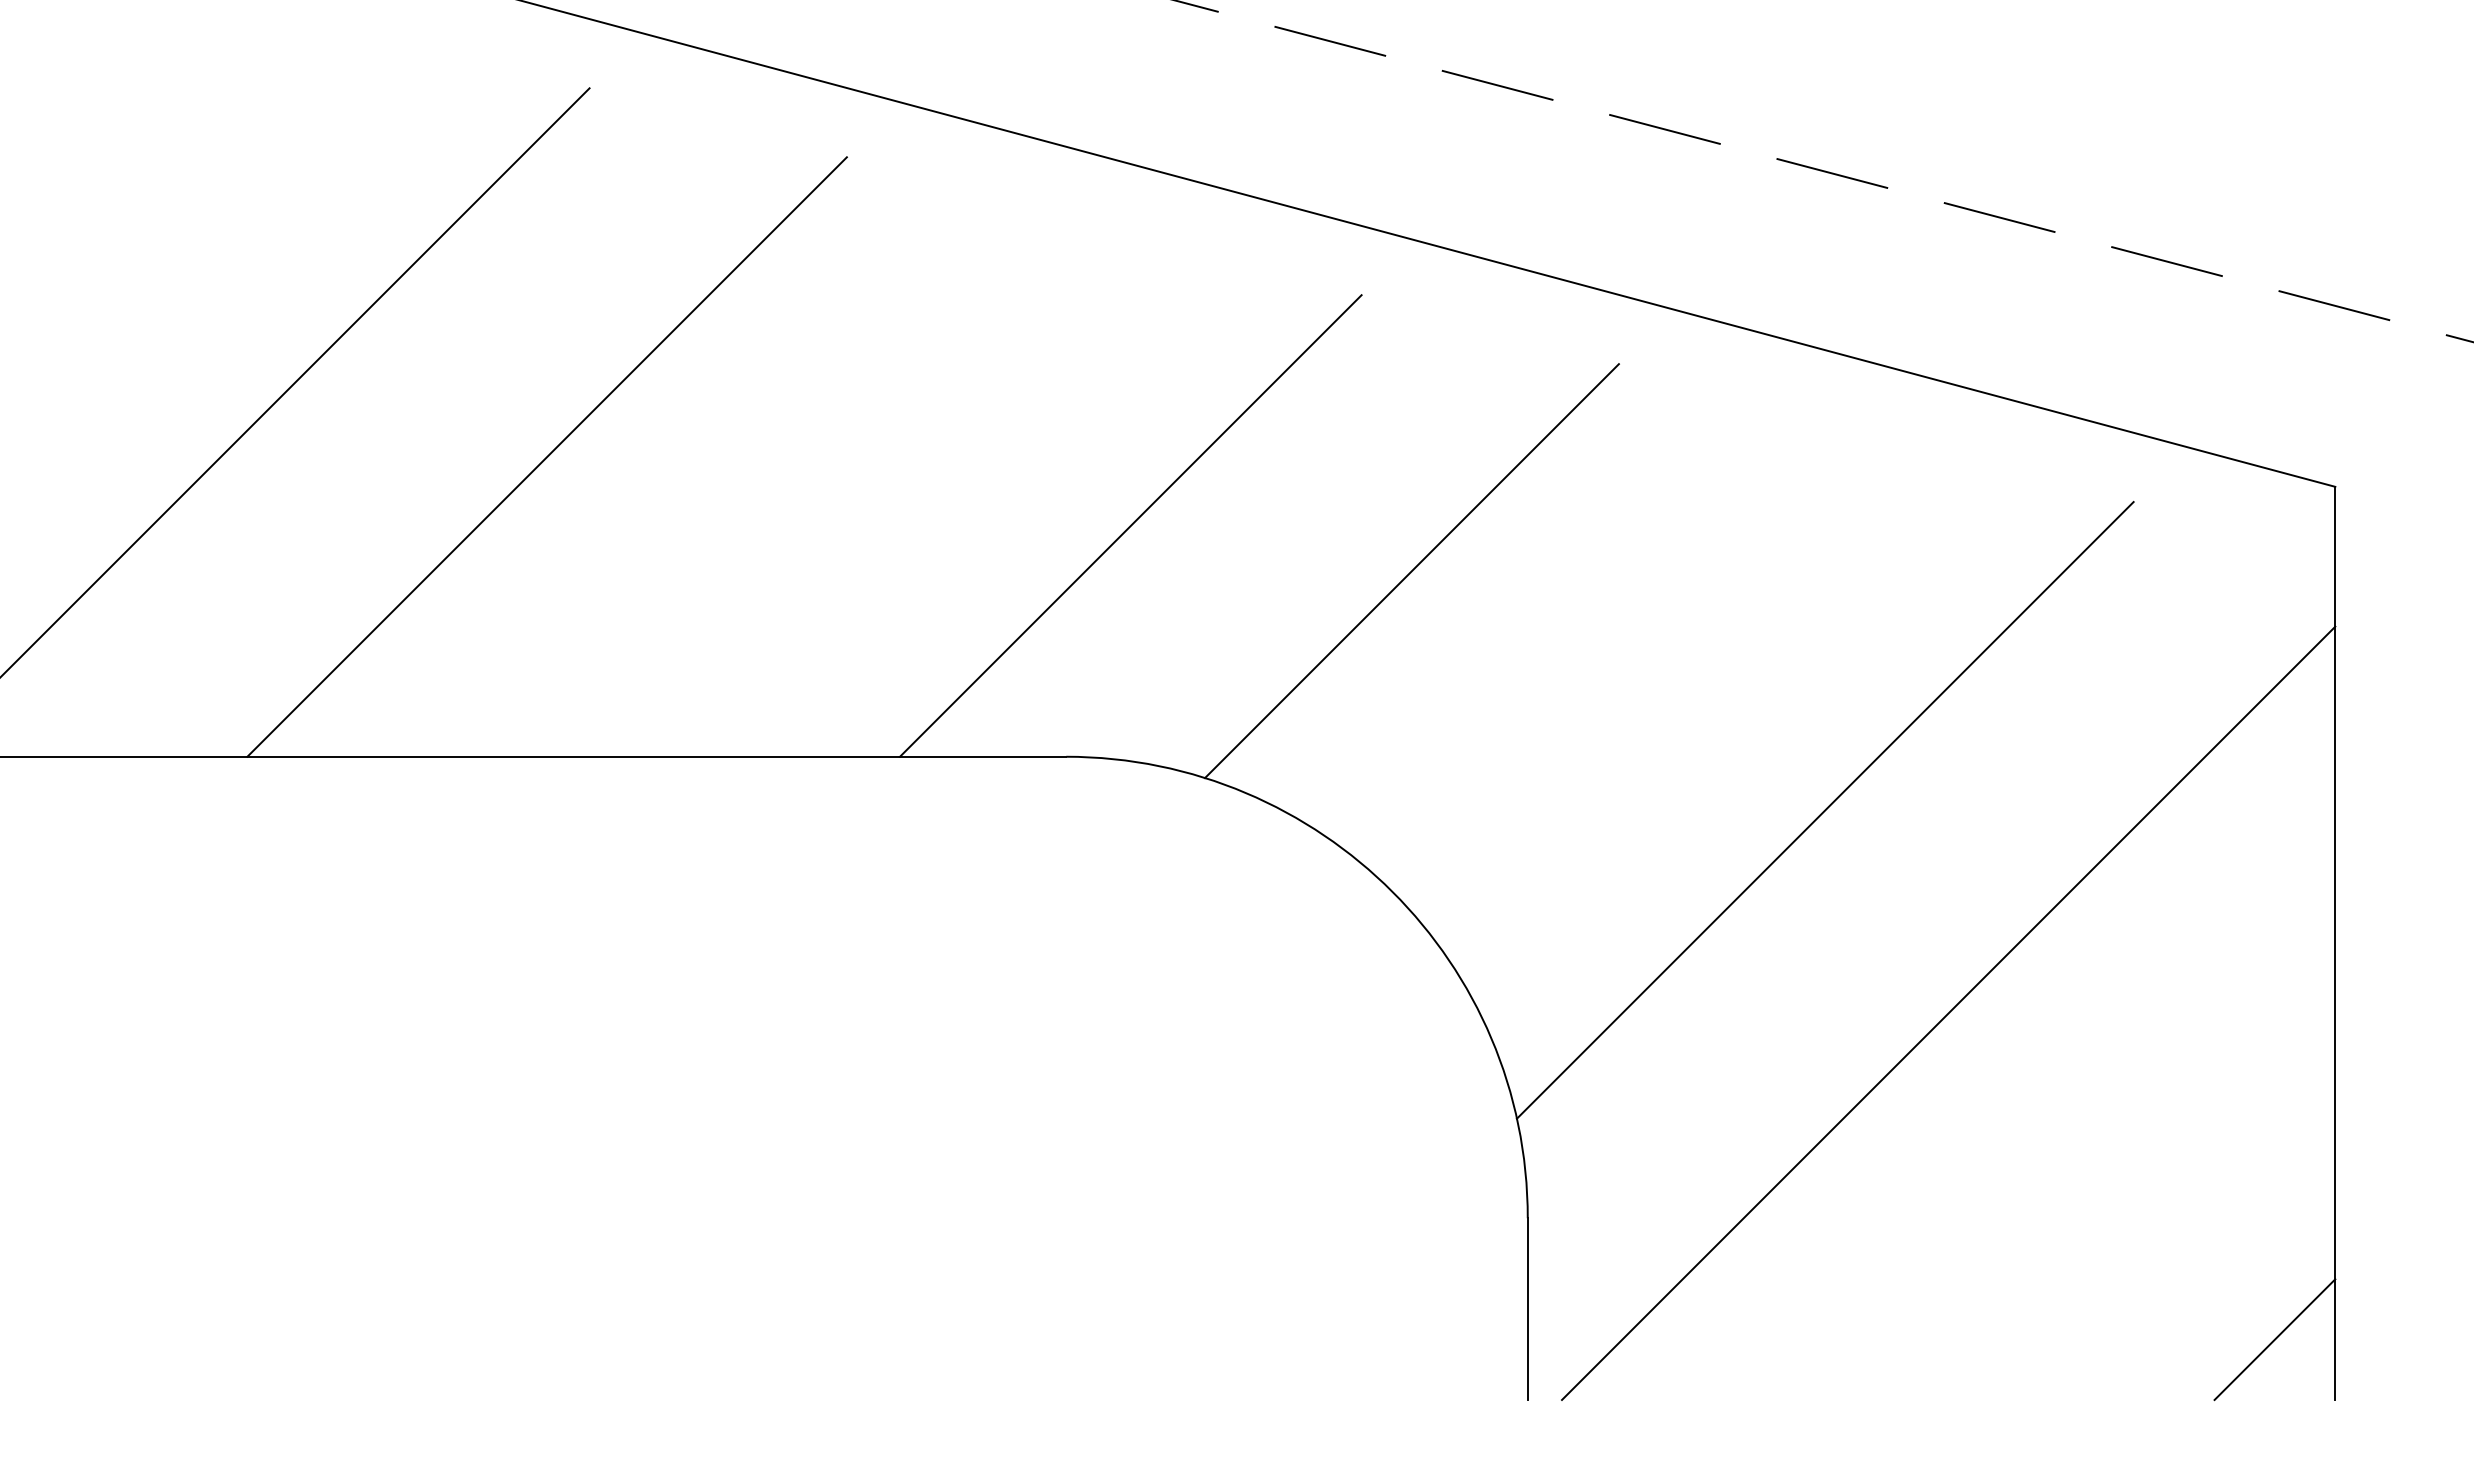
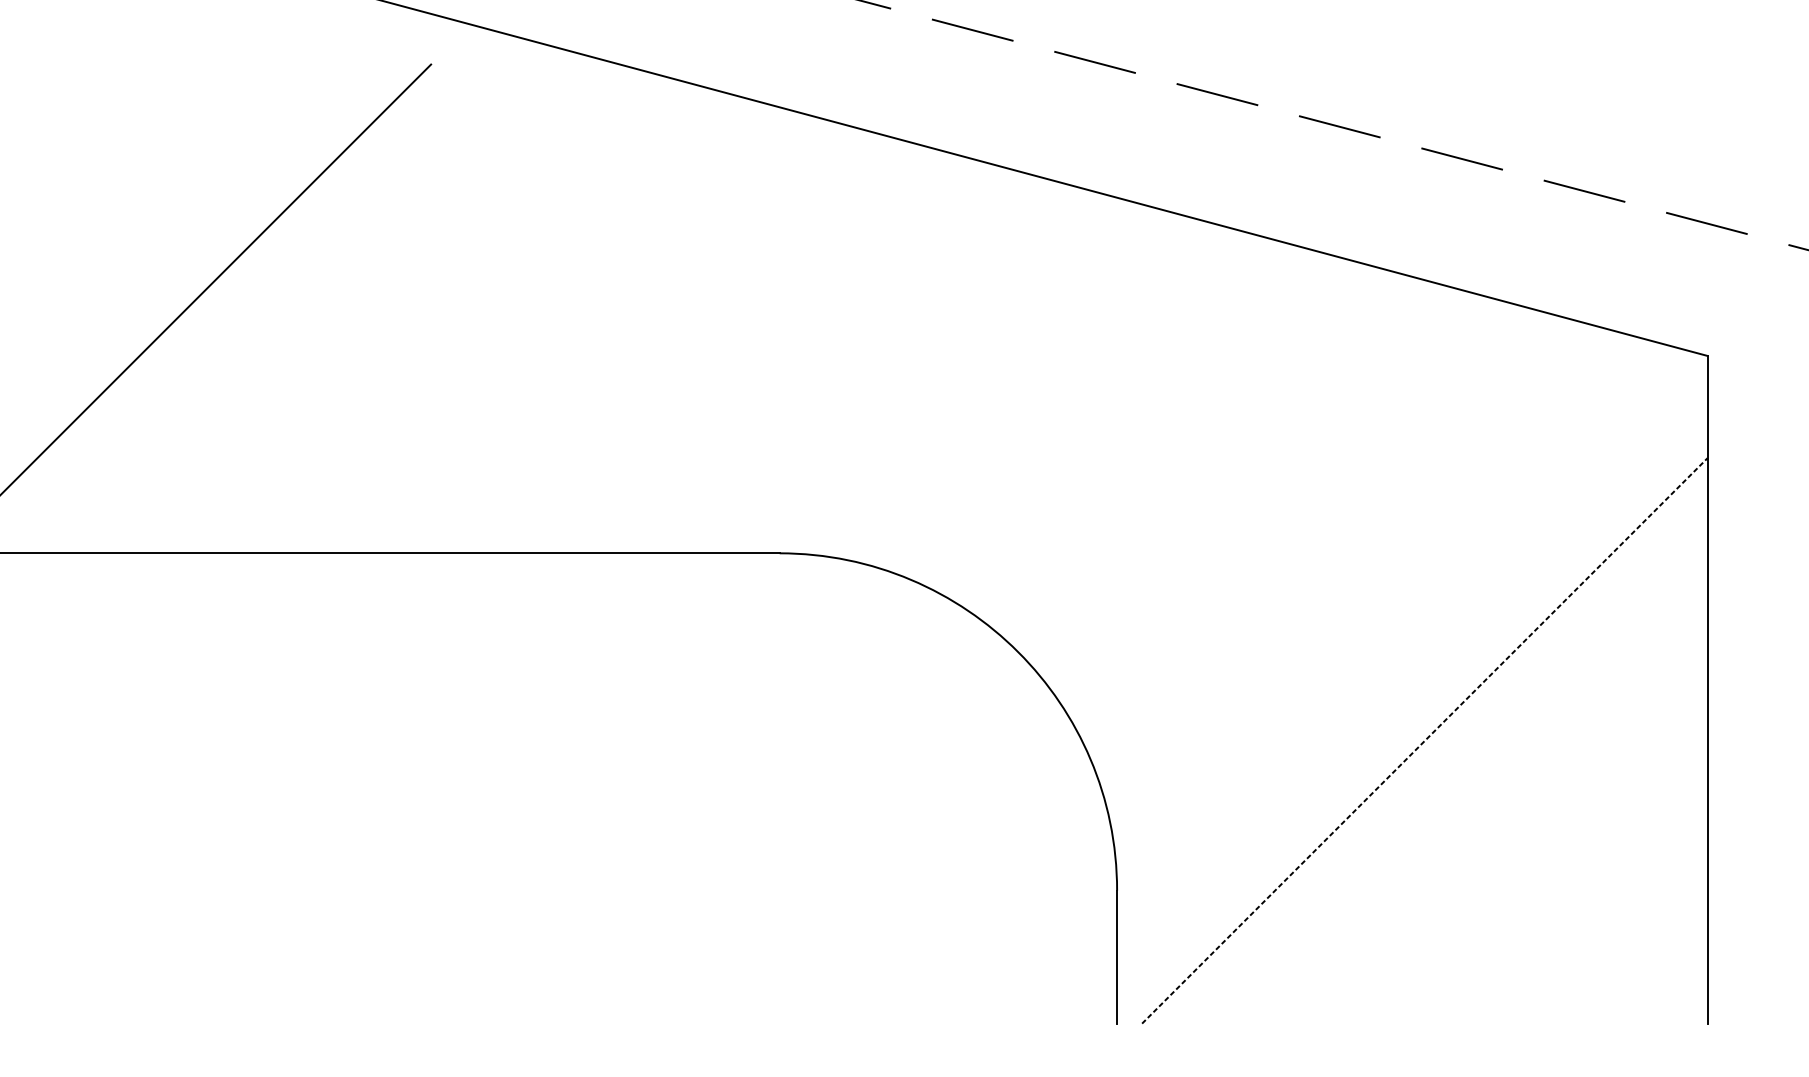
line: (546, 456) -> (399, 333), removed
line: (1130, 525) -> (826, 384), removed
line: (1411, 571) -> (1032, 417), removed
line: (1824, 810) -> (1334, 592), removed
line: (1948, 1013) -> (1424, 741), solid -> dashed
line: (2274, 1339) -> (1663, 979), removed

